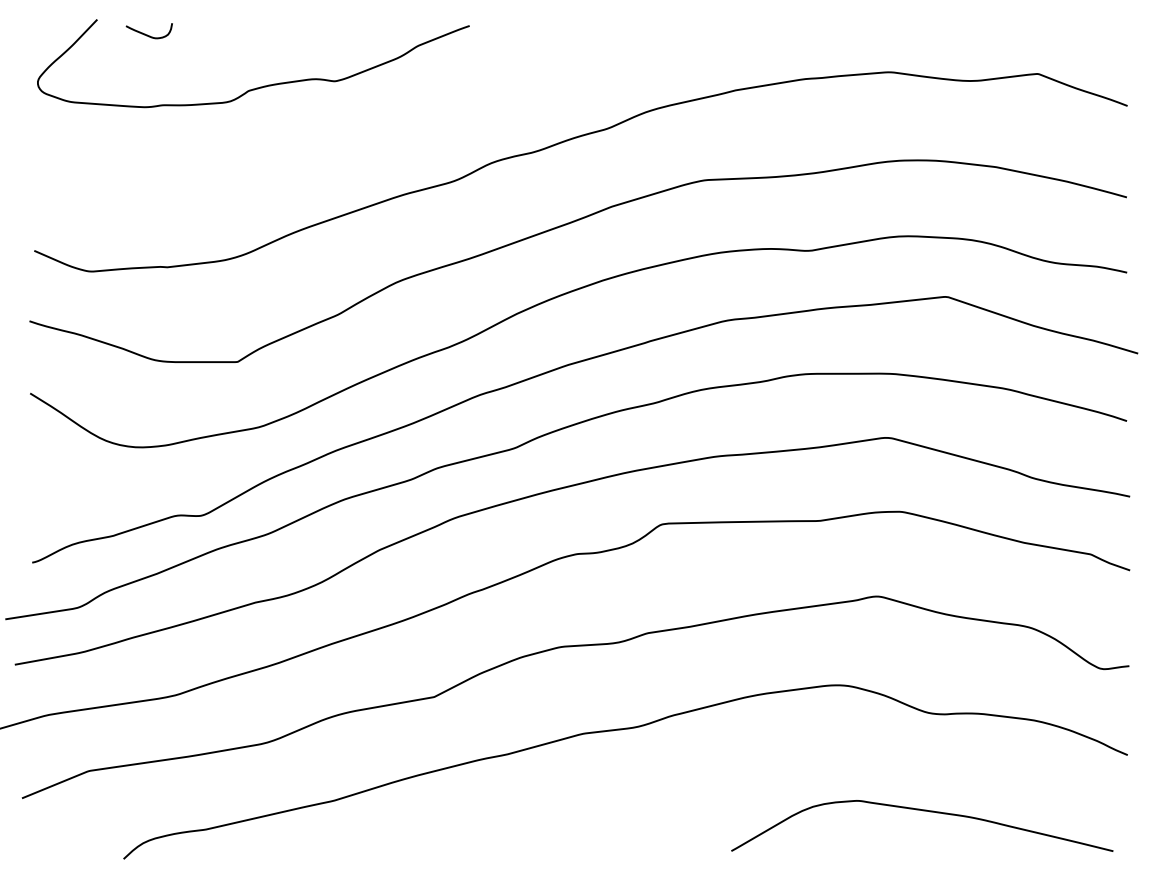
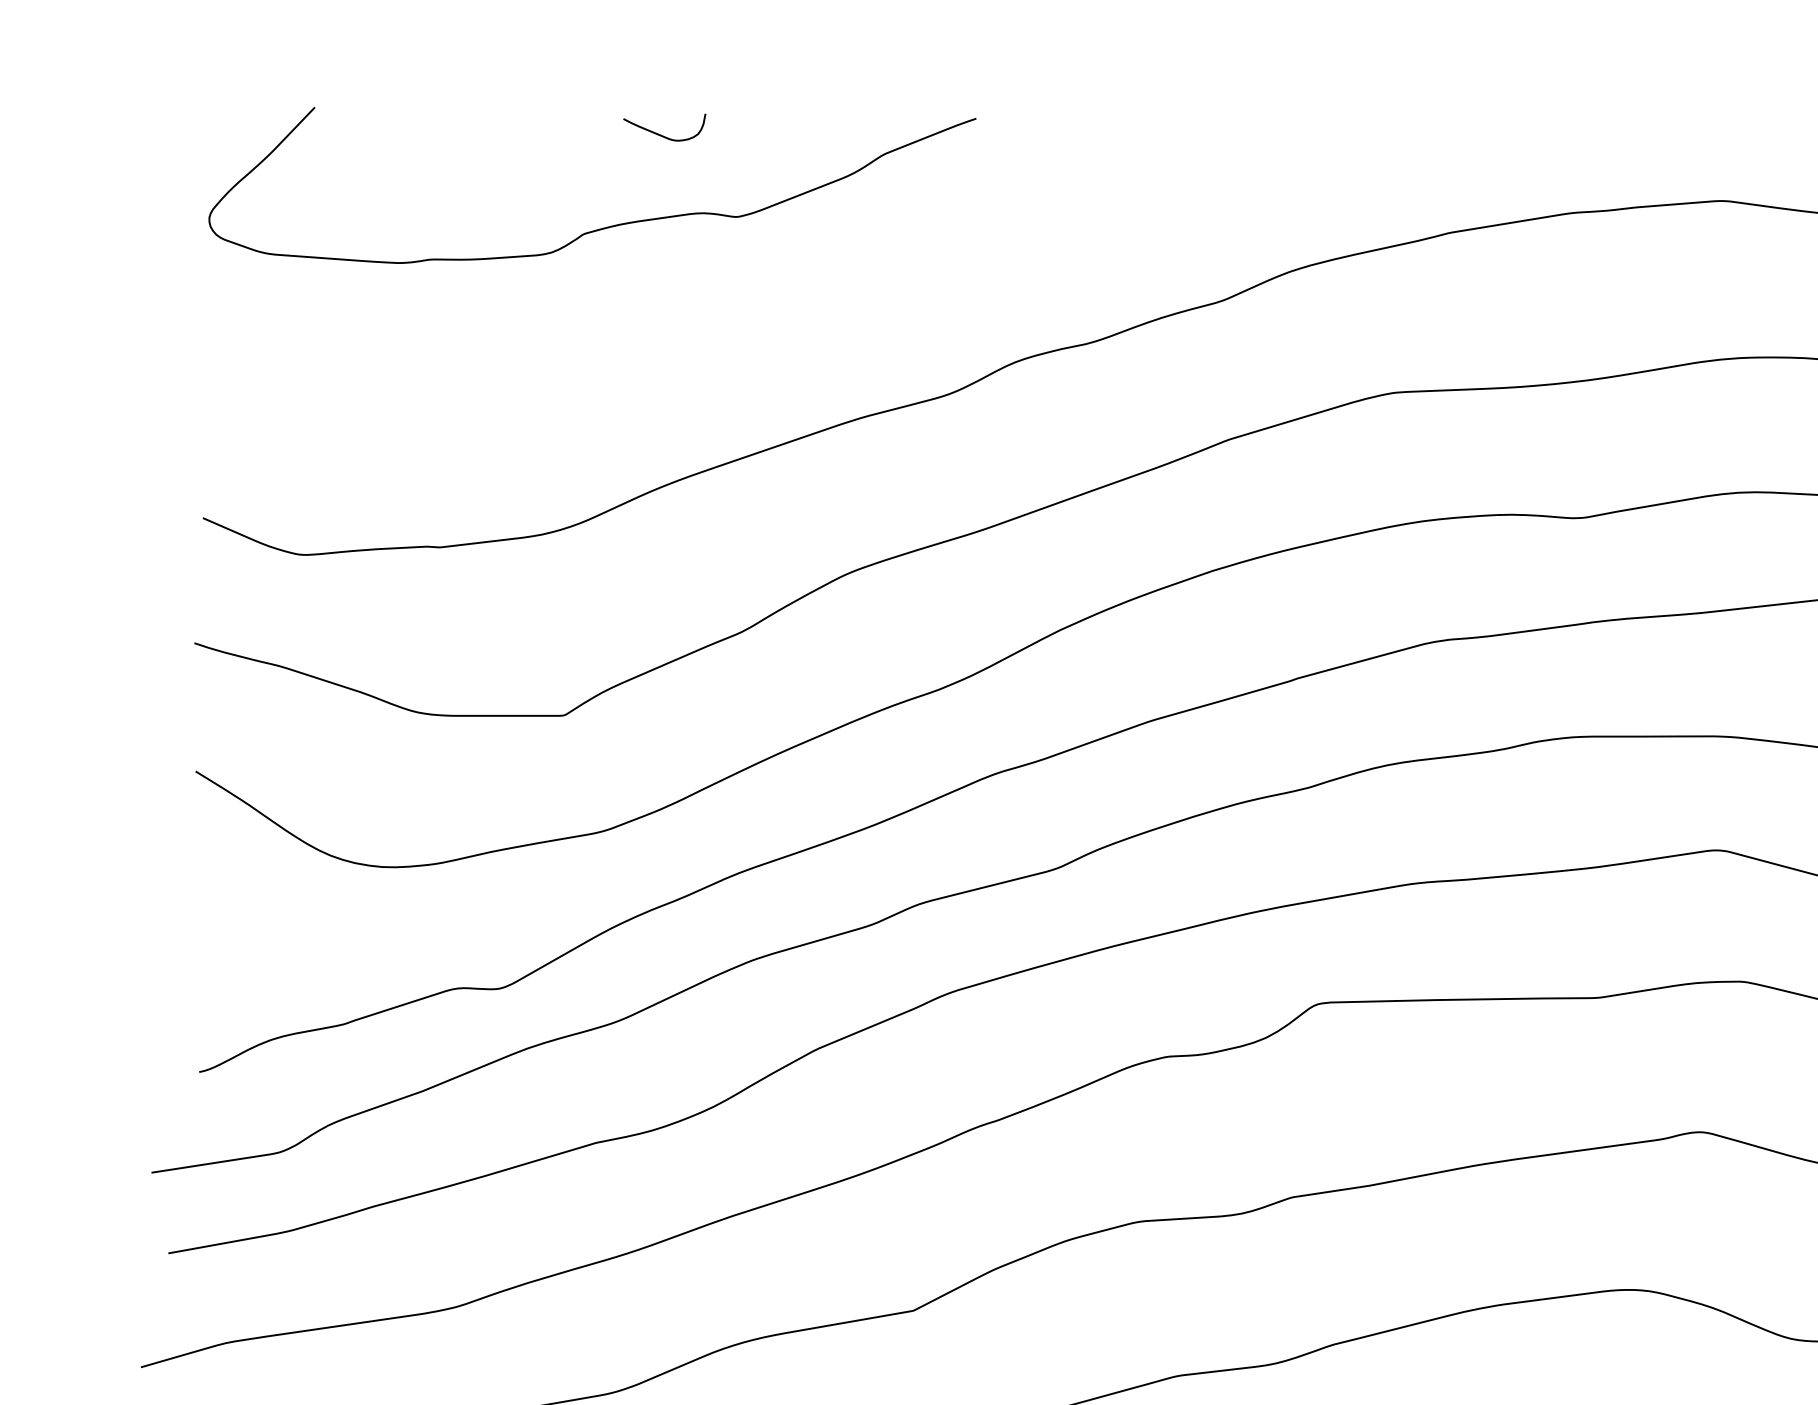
curve: (147, 34) -> (661, 133), moved

